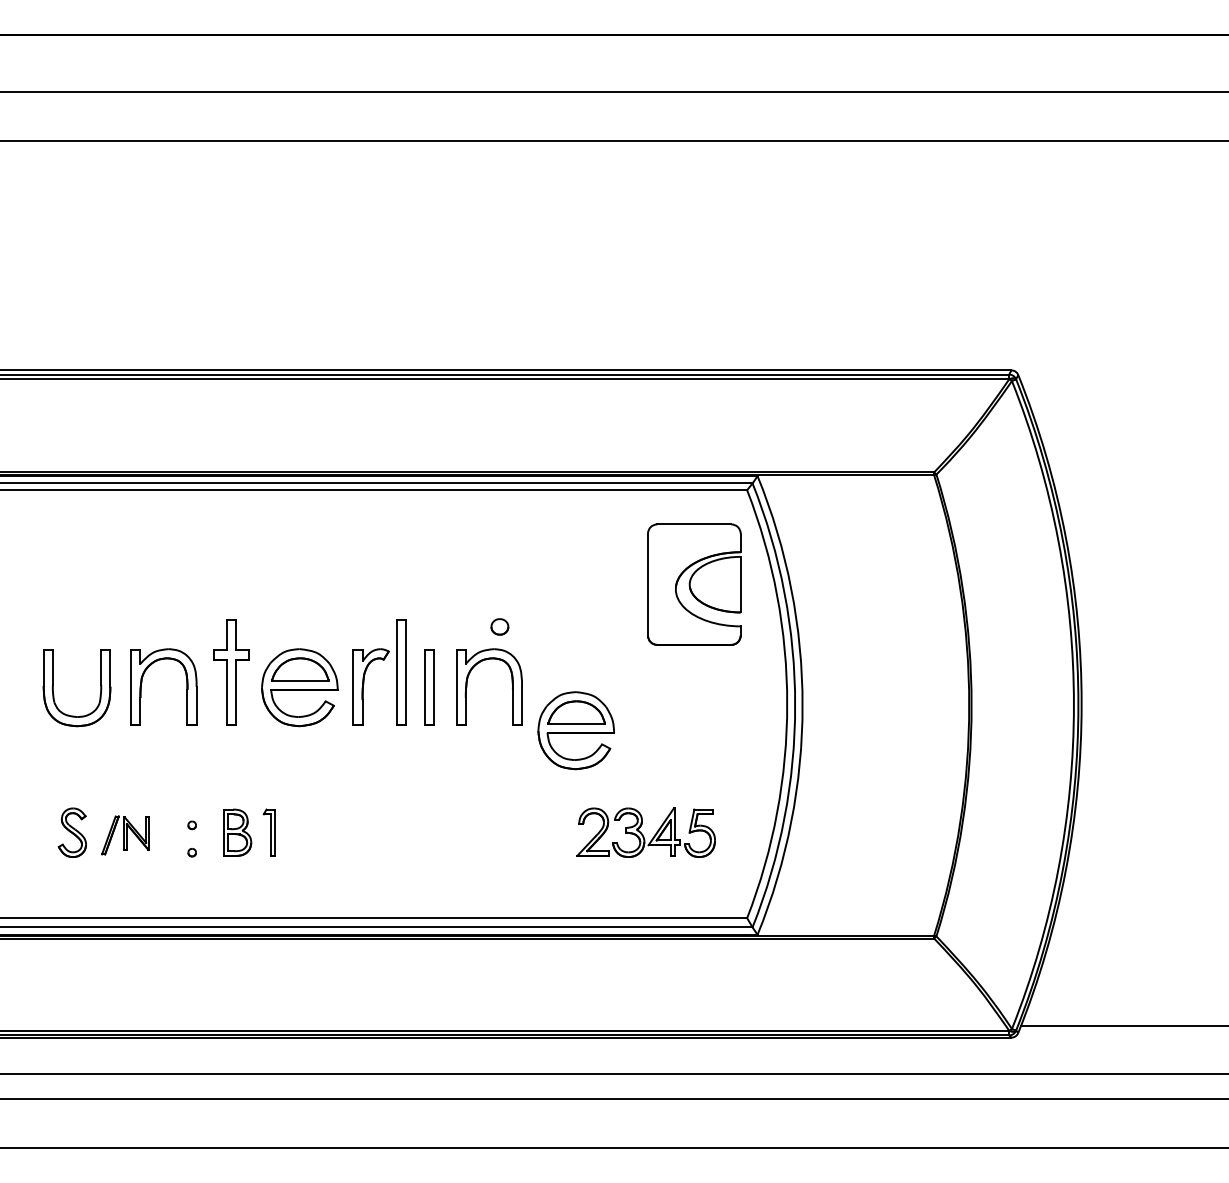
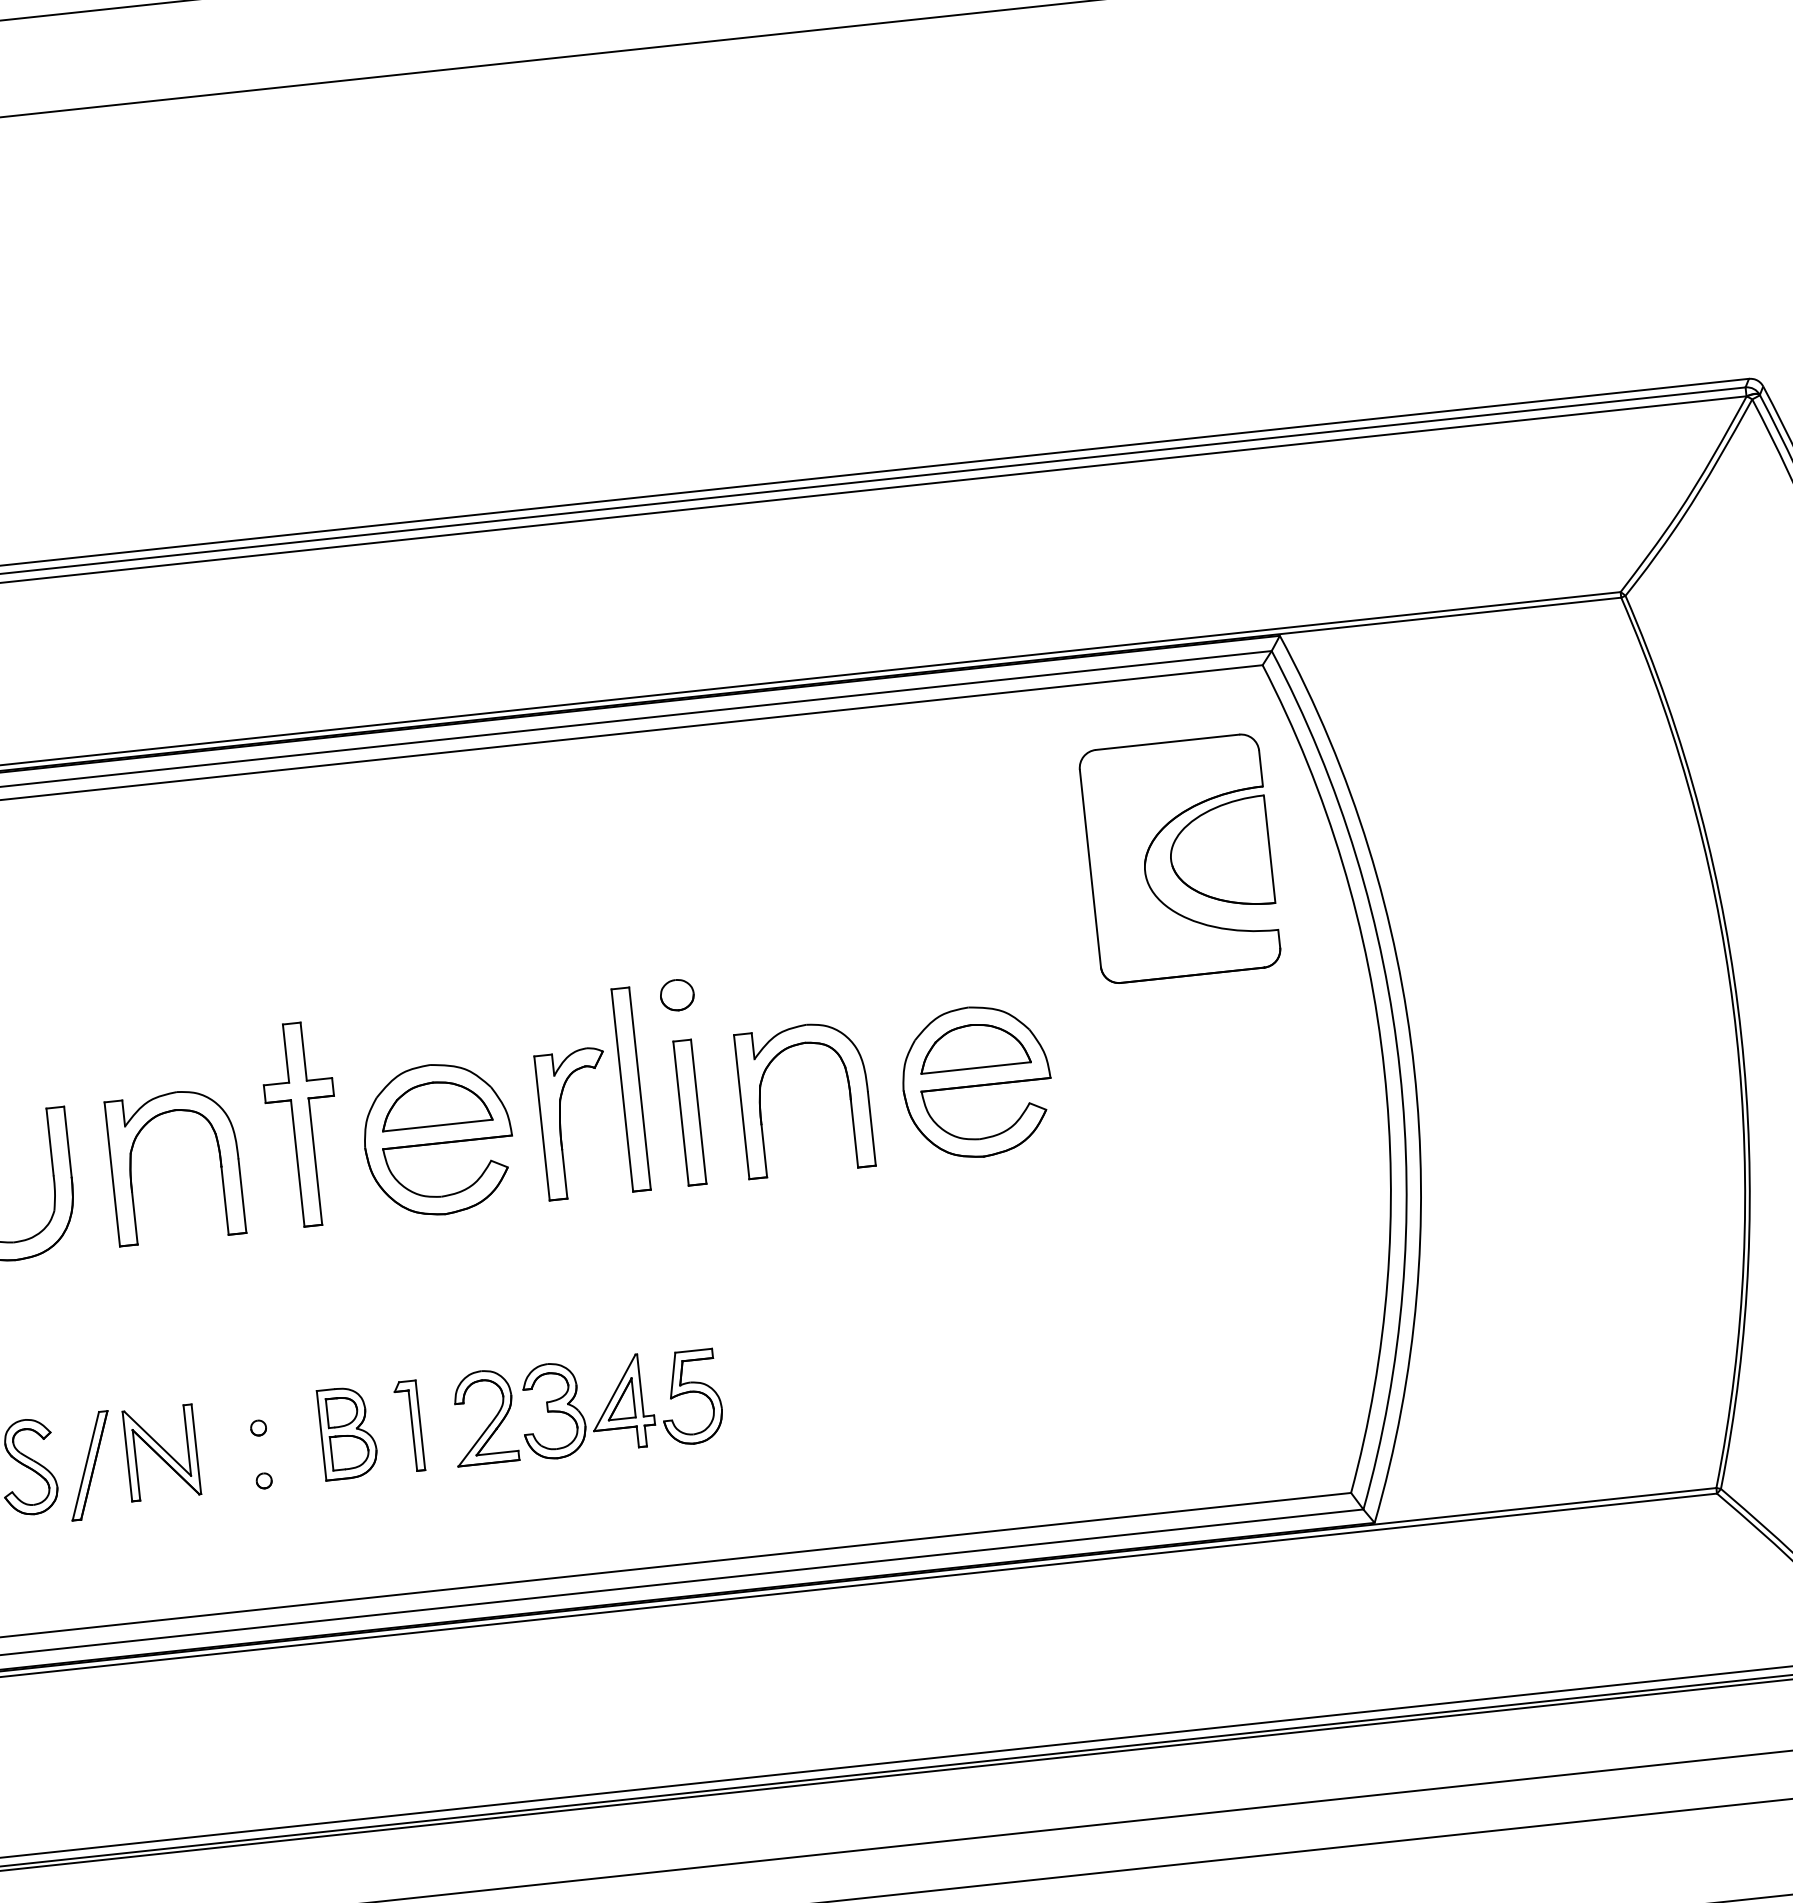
part: (499, 626) -> (676, 994), moved
part: (575, 730) -> (975, 1081), moved
part: (645, 832) -> (585, 1407), moved
part: (125, 835) -> (131, 1461), size x1.43

